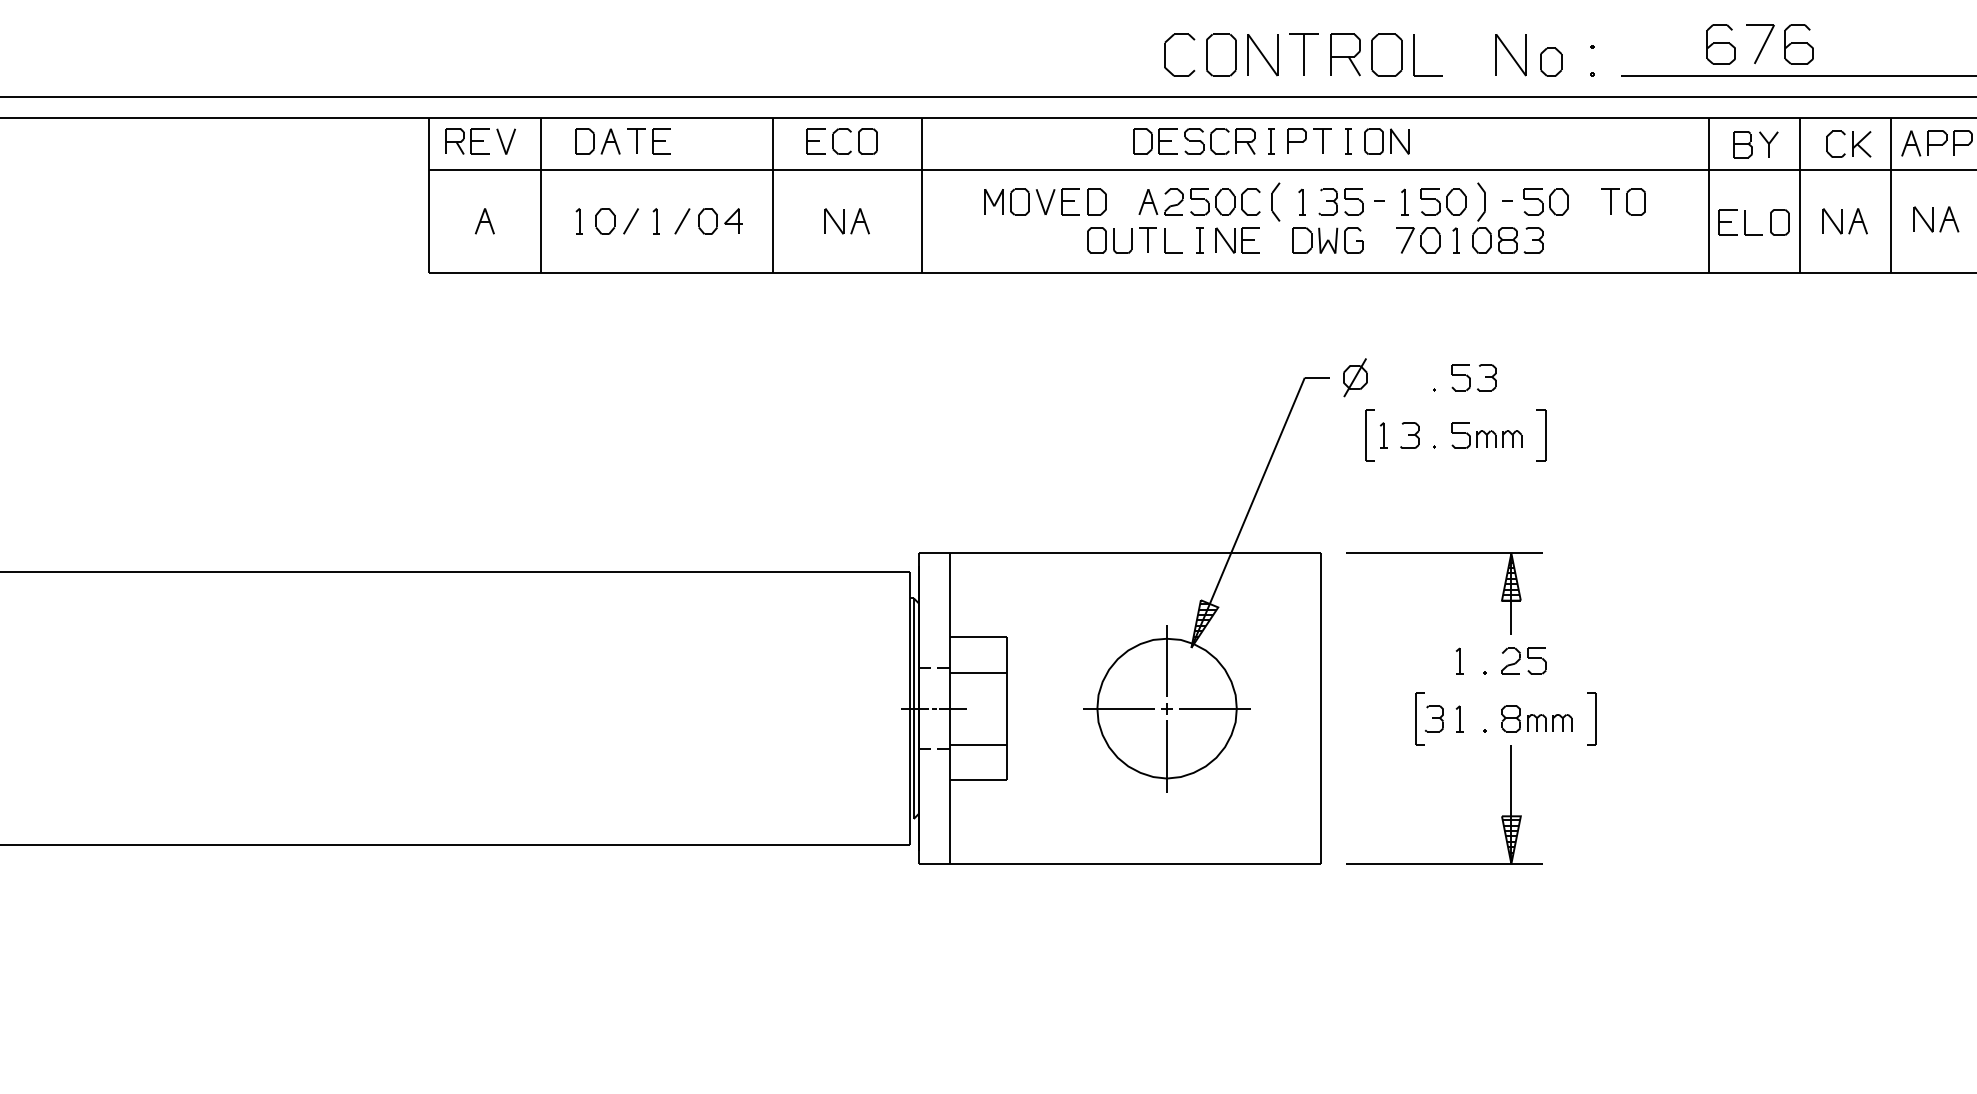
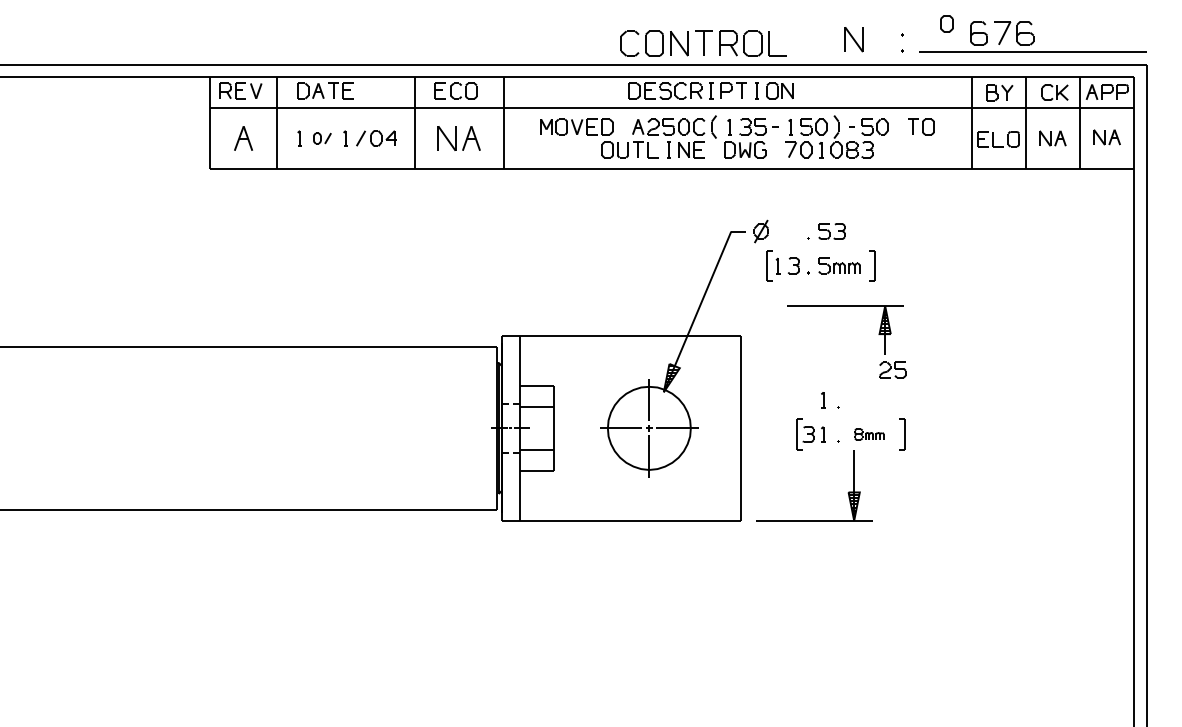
part: (1303, 54) -> (703, 43), moved
part: (1550, 61) -> (946, 23), moved
part: (484, 221) -> (243, 138), size x1.6
part: (617, 221) -> (322, 138), size x0.7
part: (846, 221) -> (458, 138), size x1.6
part: (1500, 601) -> (878, 334), moved
part: (1537, 718) -> (869, 434), size x0.7

